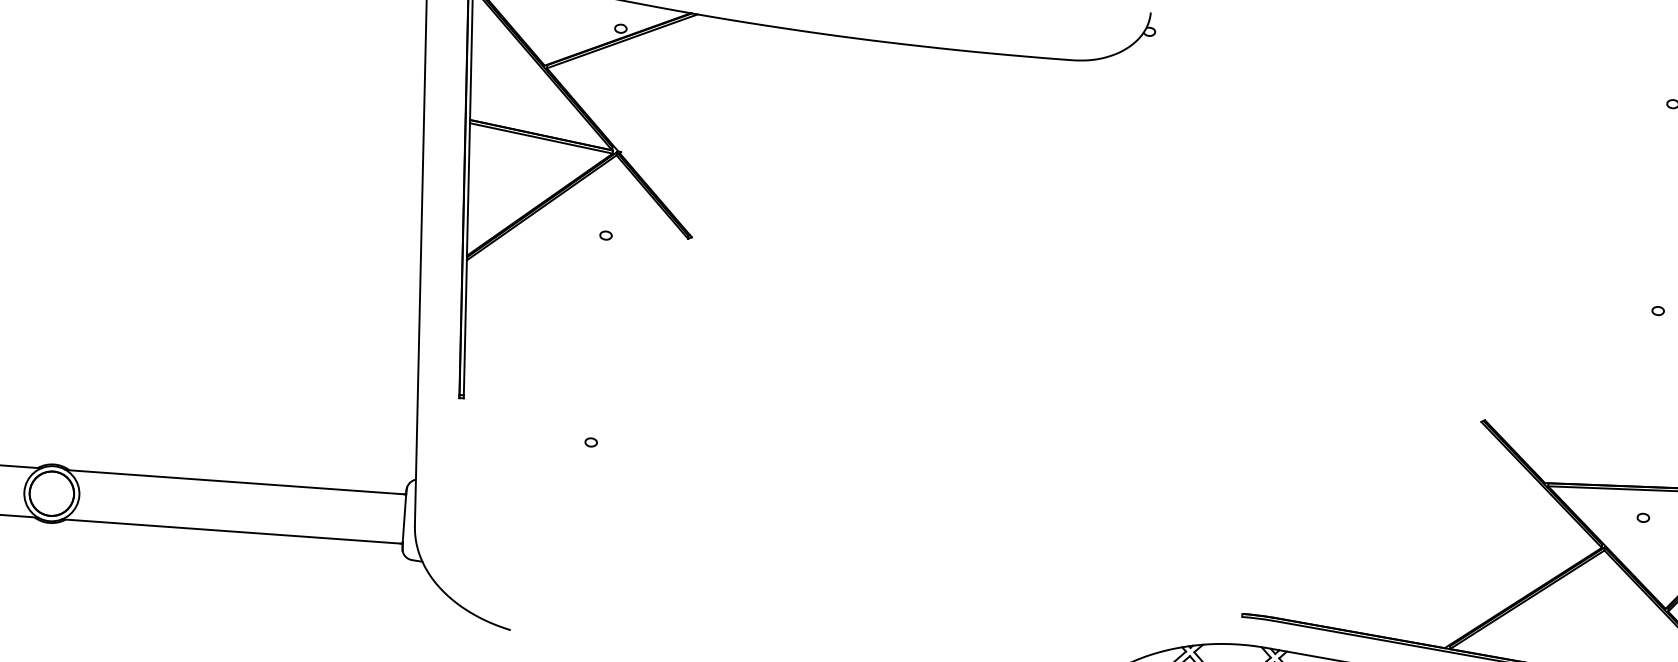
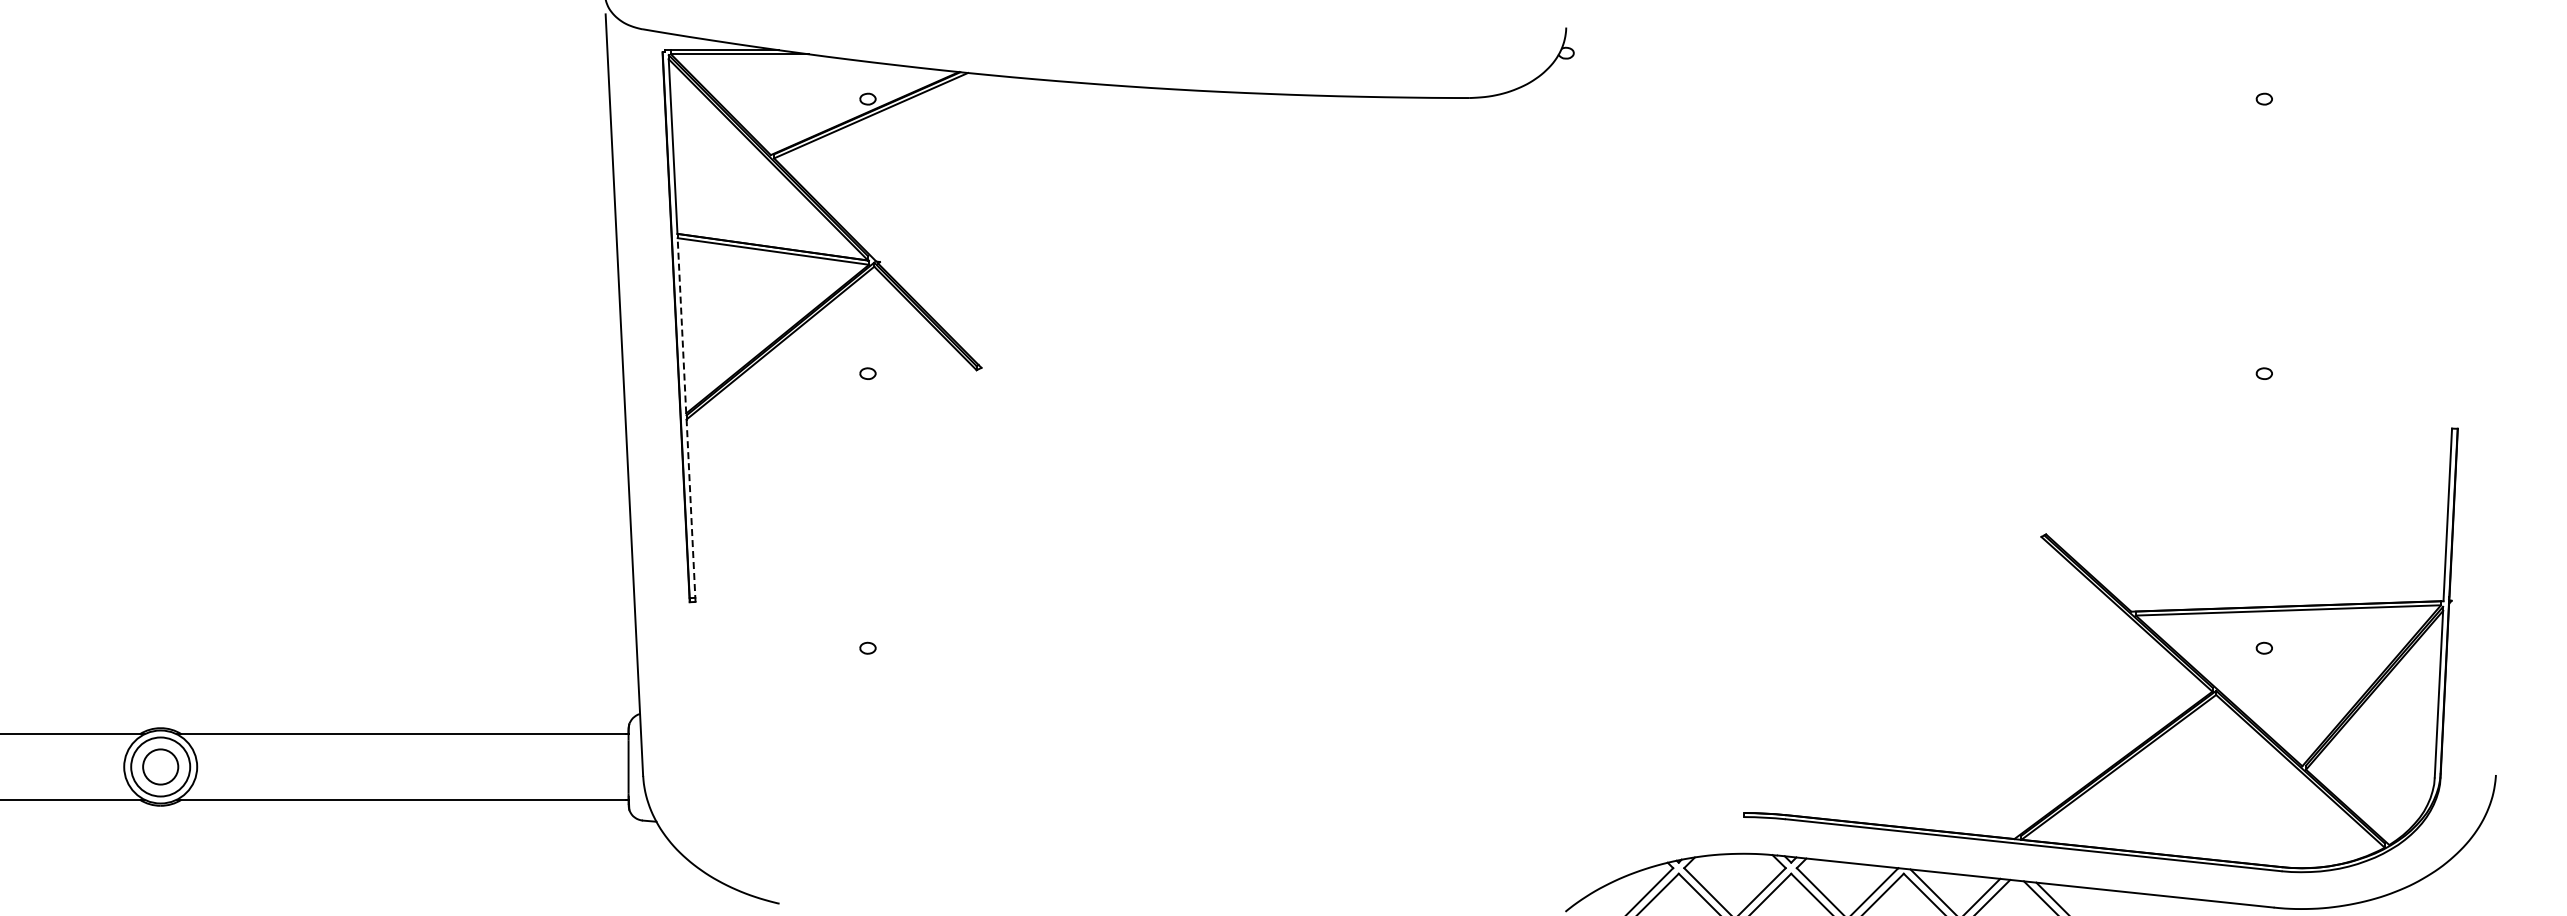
line: (468, 189) -> (681, 325), solid -> dashed
line: (465, 329) -> (691, 510), solid -> dashed
circle: (51, 493) -> (160, 766), size x0.6

